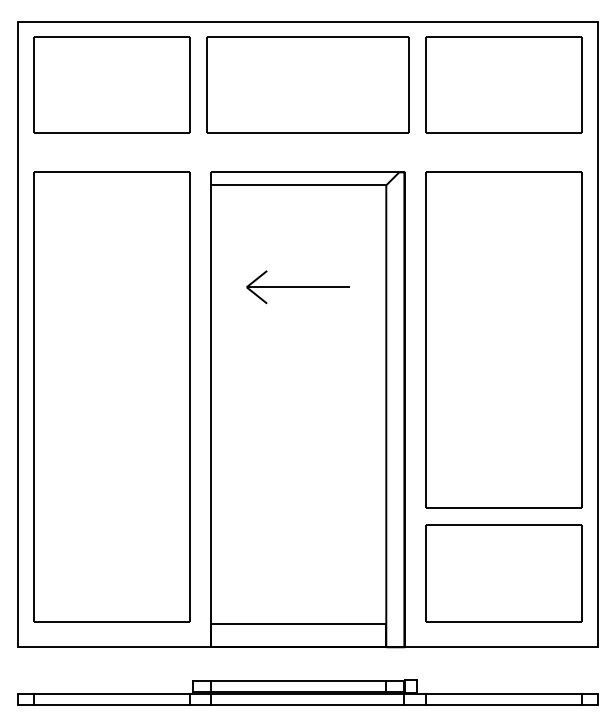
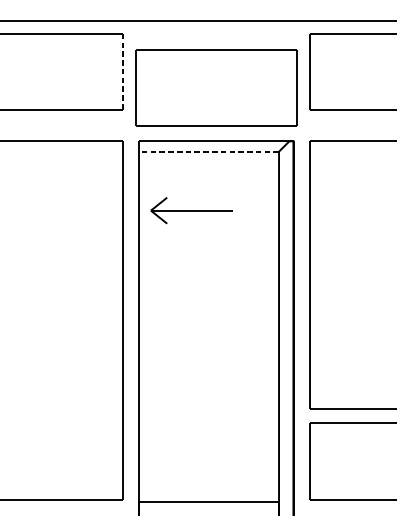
line: (190, 84) -> (122, 71), solid -> dashed
part: (307, 84) -> (216, 87), moved
line: (298, 185) -> (208, 151), solid -> dashed
part: (297, 287) -> (191, 210), moved

